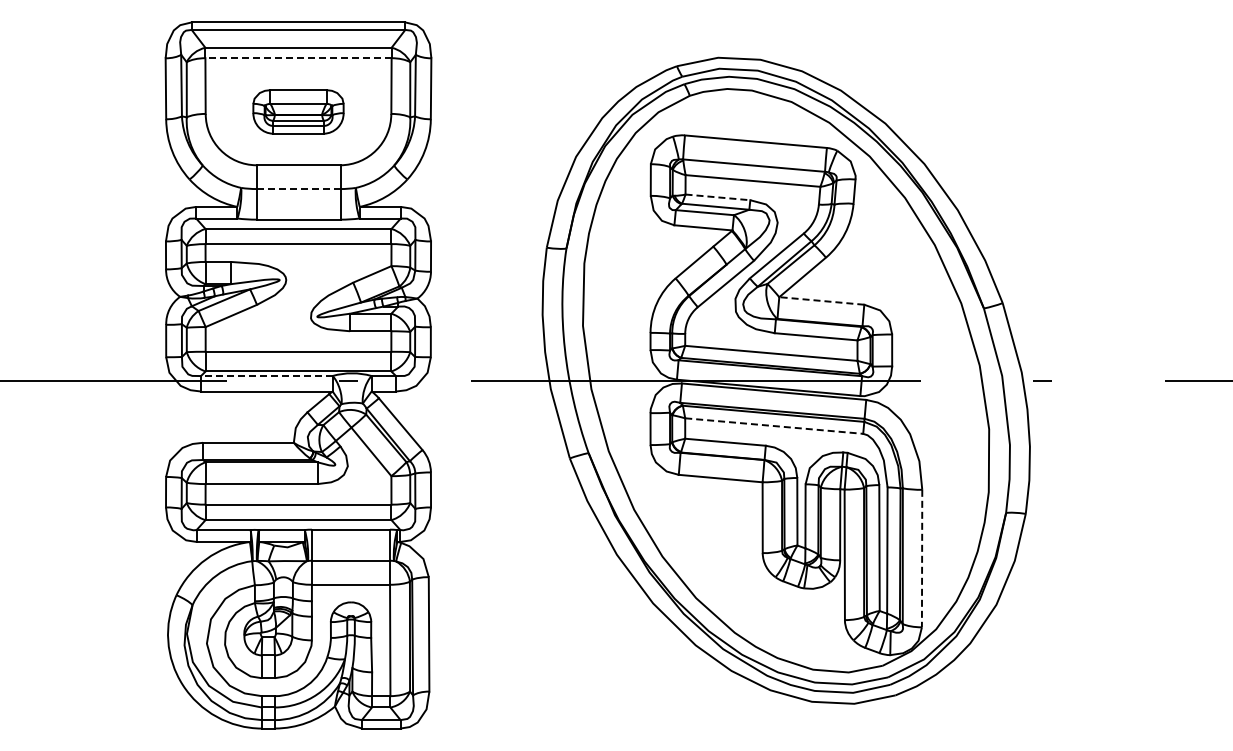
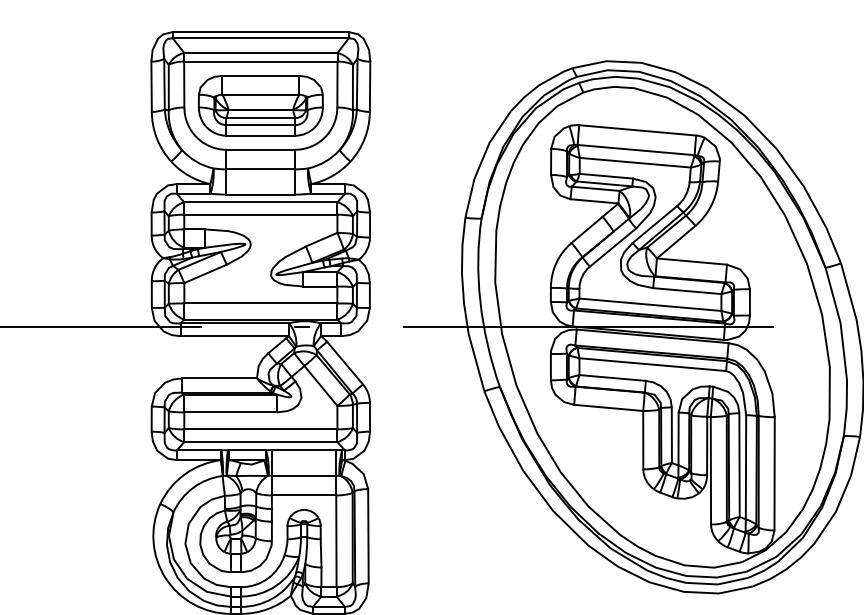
line: (298, 58) -> (260, 61), dashed -> solid
part: (298, 111) -> (260, 105), size x1.67
line: (299, 189) -> (261, 169), dashed -> solid
line: (717, 197) -> (606, 176), dashed -> solid
line: (821, 300) -> (691, 261), dashed -> solid
line: (266, 376) -> (234, 323), dashed -> solid
line: (774, 426) -> (653, 365), dashed -> solid
line: (922, 558) -> (774, 473), dashed -> solid

